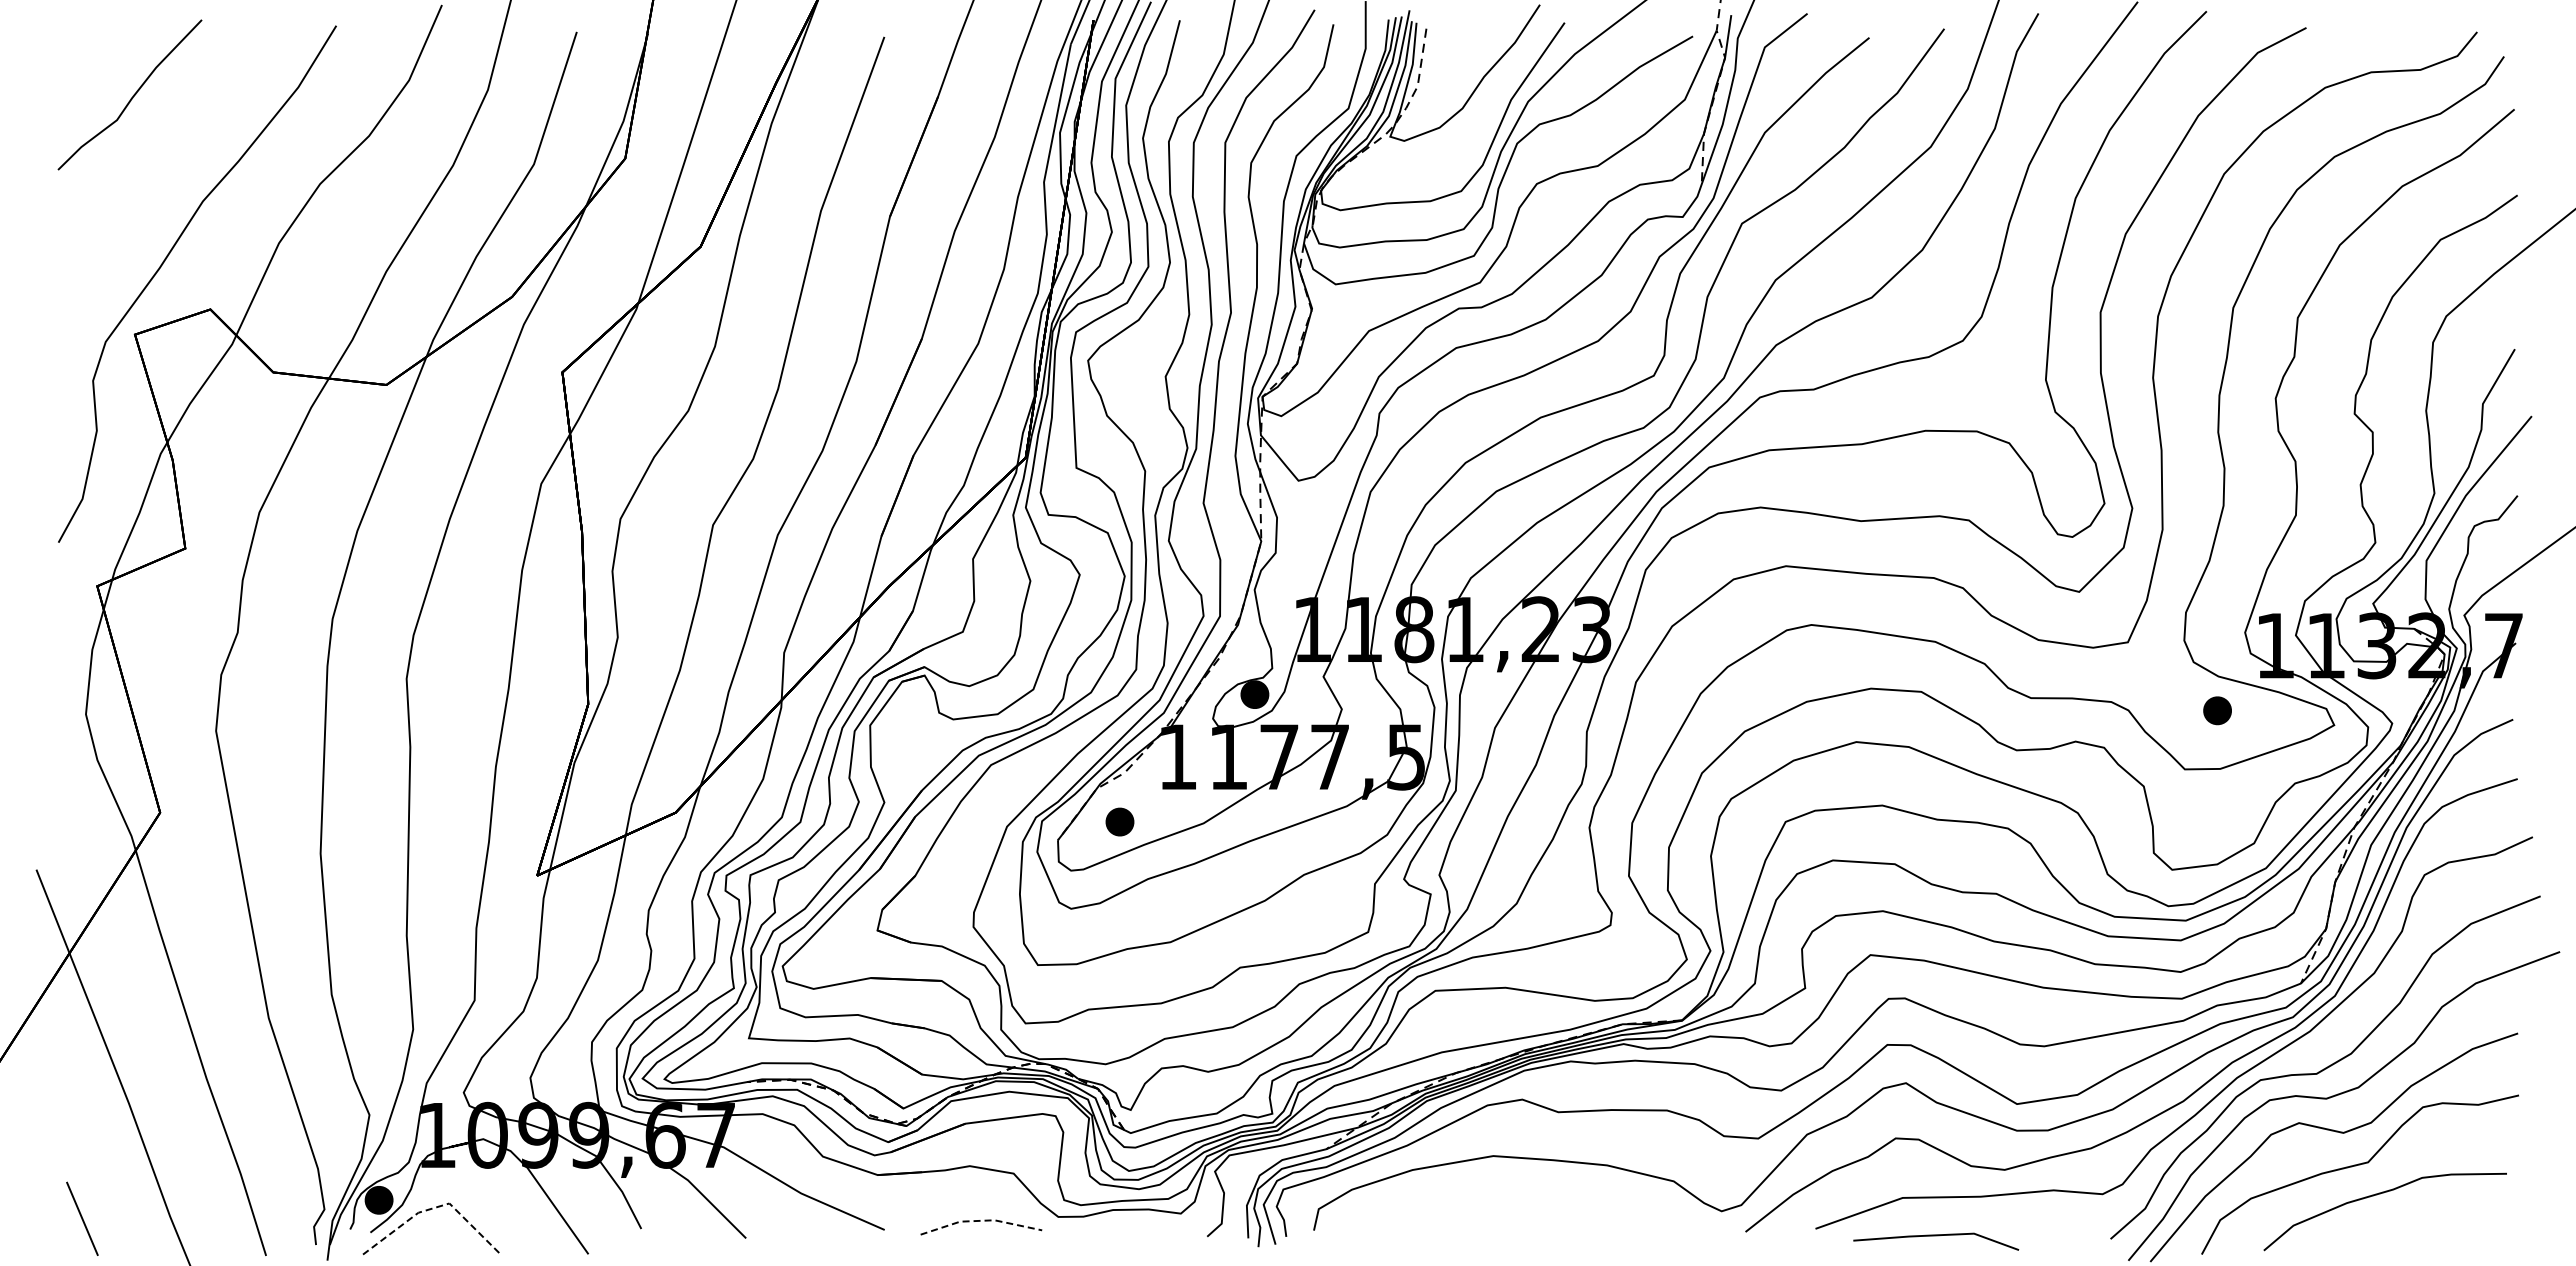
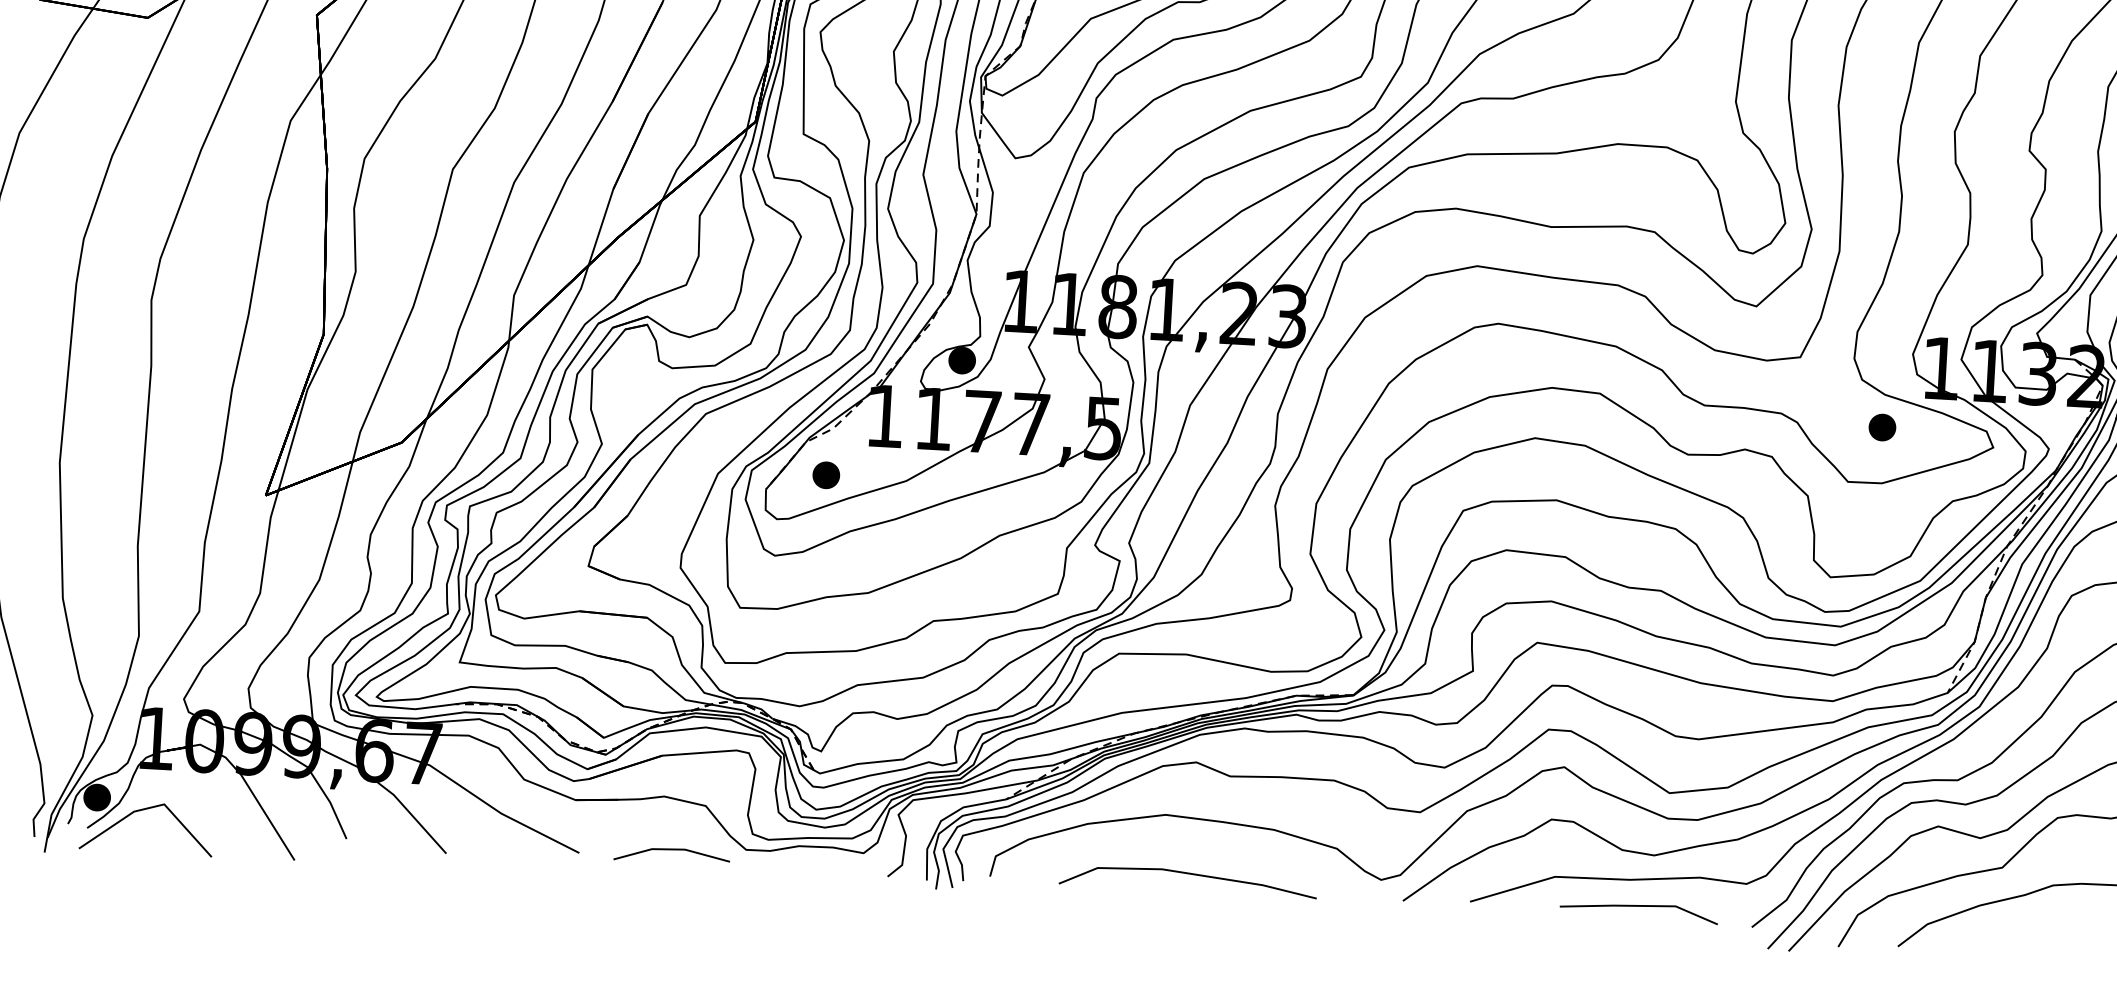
line: (436, 1207) -> (151, 807), dashed -> solid
line: (1520, 1216) -> (1188, 874), added
line: (980, 1220) -> (671, 849), dashed -> solid
line: (1936, 1236) -> (1639, 907), moved

